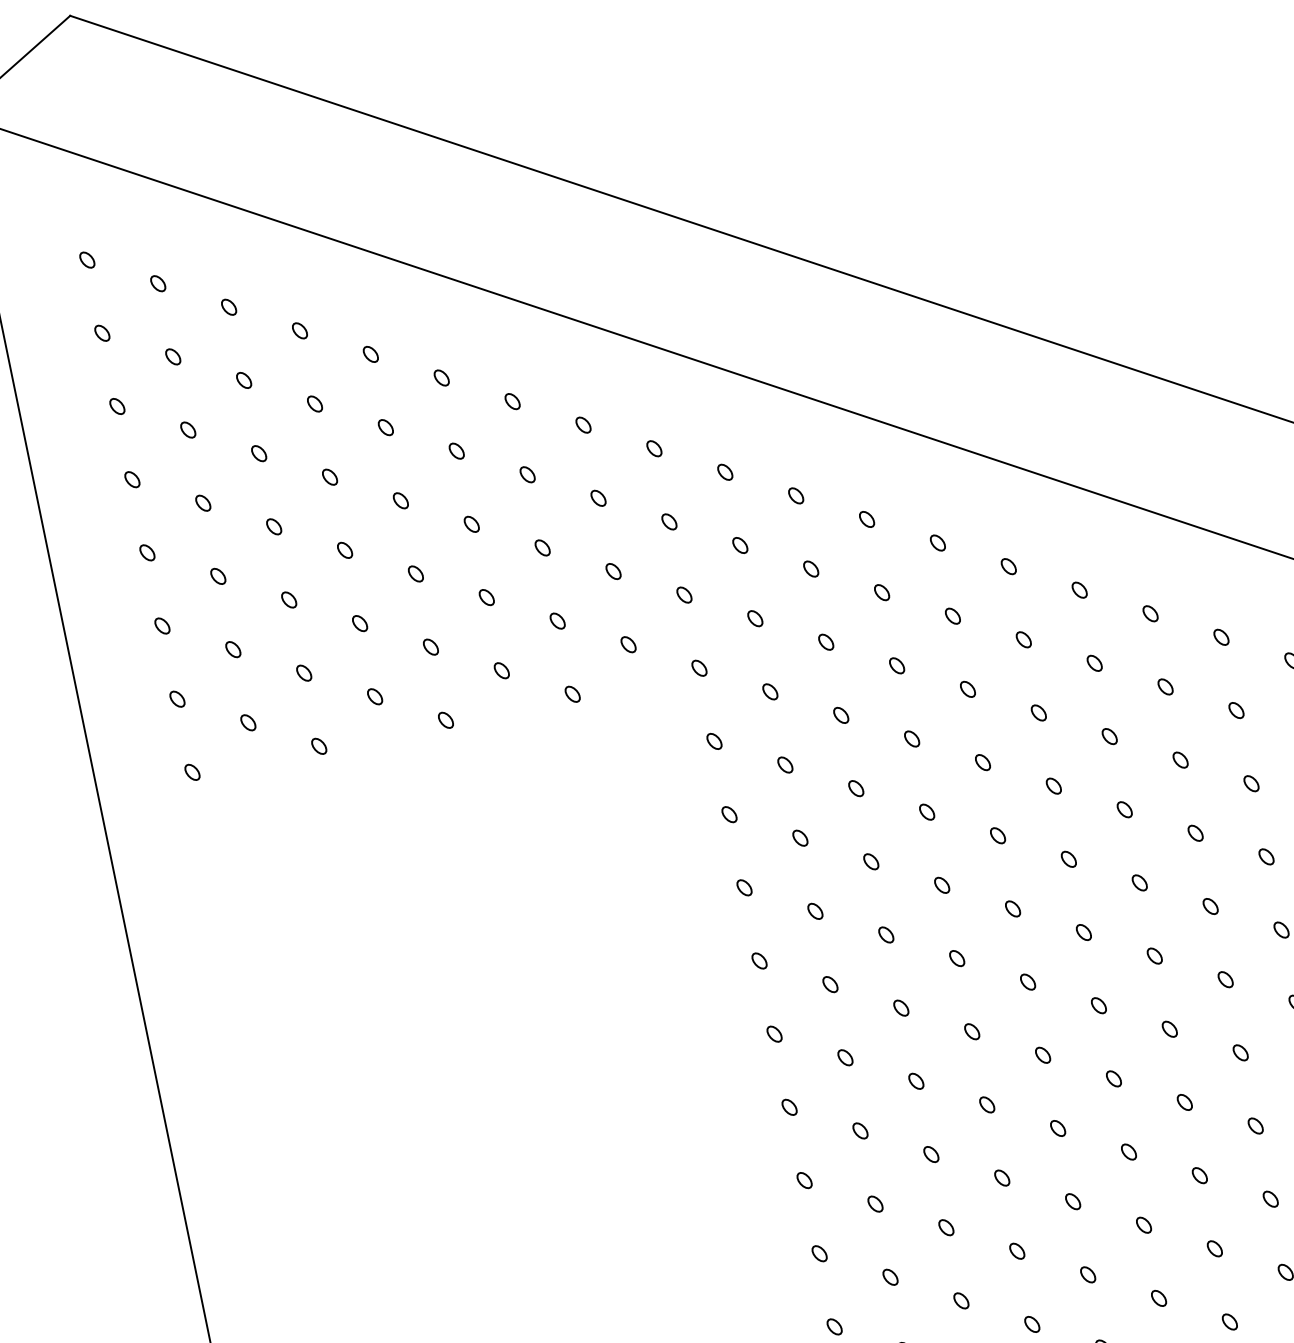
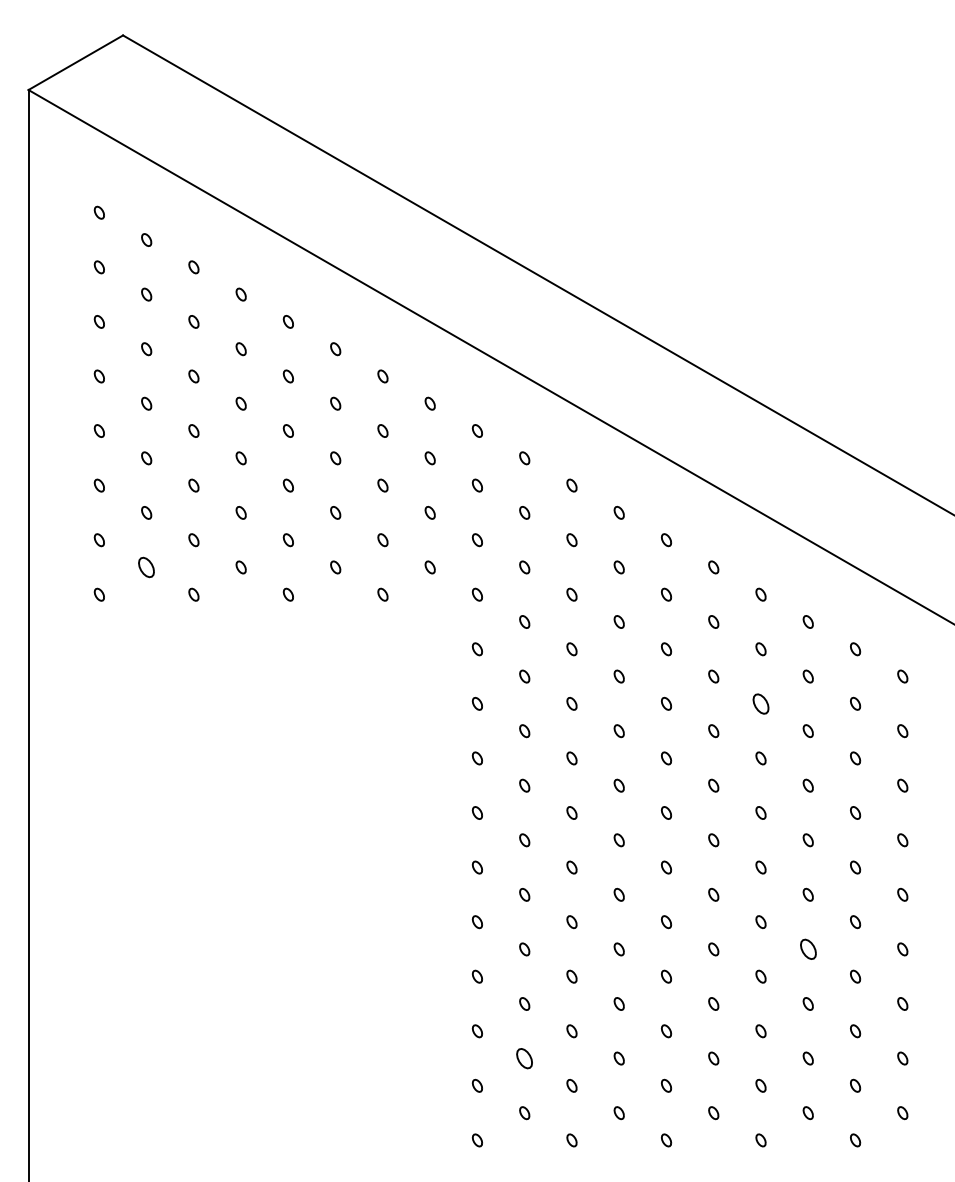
part: (248, 722) -> (146, 567), size x1.6
part: (1108, 736) -> (760, 703), size x1.6
part: (1239, 1053) -> (807, 949), size x1.6
part: (890, 1277) -> (524, 1058), size x1.6

